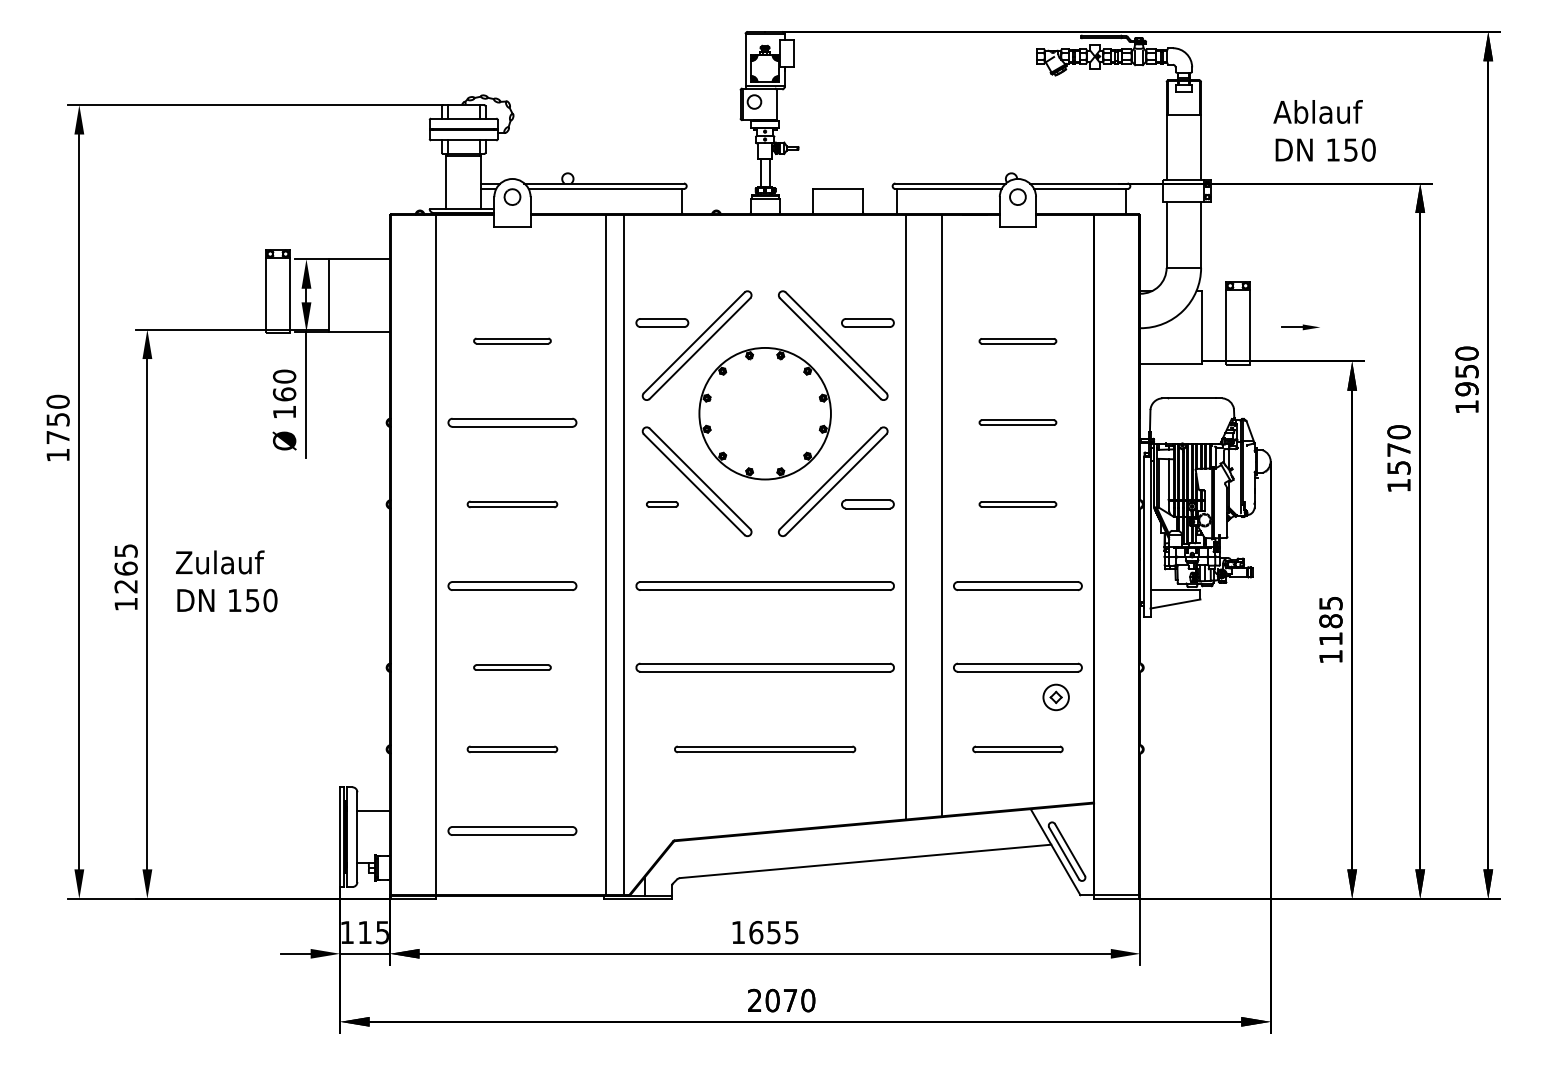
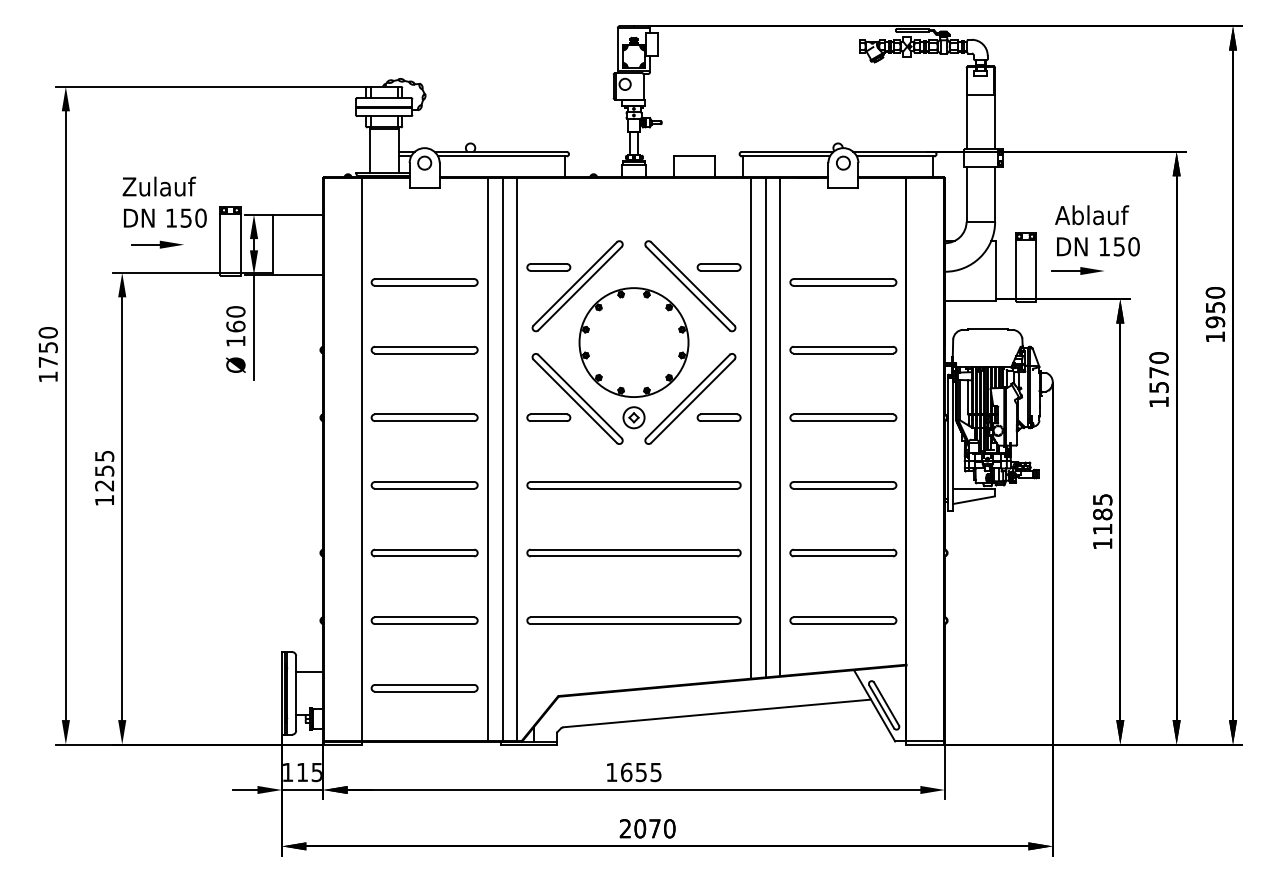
text: (1324, 130) -> (1097, 230), moved
part: (189, 295) -> (157, 244), added
part: (1300, 327) -> (1077, 271), size x1.67
part: (512, 340) -> (424, 281), size x1.67
part: (1017, 341) -> (843, 282), size x1.67
part: (1017, 422) -> (843, 349), size x1.67
part: (512, 504) -> (424, 417), size x1.43
part: (662, 504) -> (548, 417), size x1.67
part: (1017, 504) -> (843, 417), size x1.67
line: (923, 515) -> (765, 426), added
line: (588, 554) -> (487, 459), added
text: (125, 568) -> (104, 470), 1265 -> 1255
text: (226, 581) -> (164, 202), moved
part: (512, 667) -> (424, 552), size x1.67
part: (1055, 697) -> (633, 417), moved
part: (512, 749) -> (424, 620), size x1.43
part: (764, 749) -> (633, 620), size x1.43
part: (1017, 749) -> (843, 620), size x1.43

